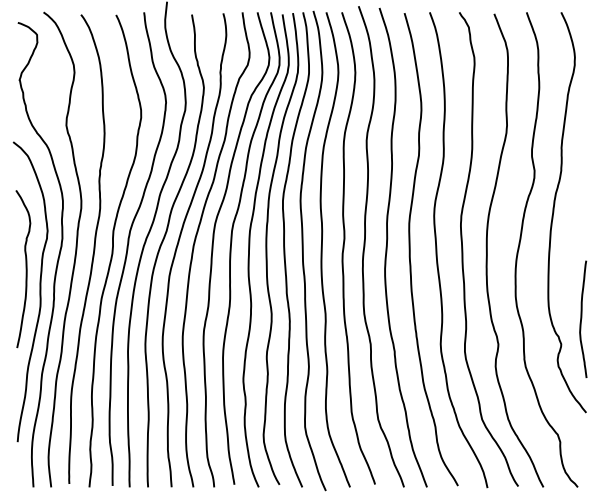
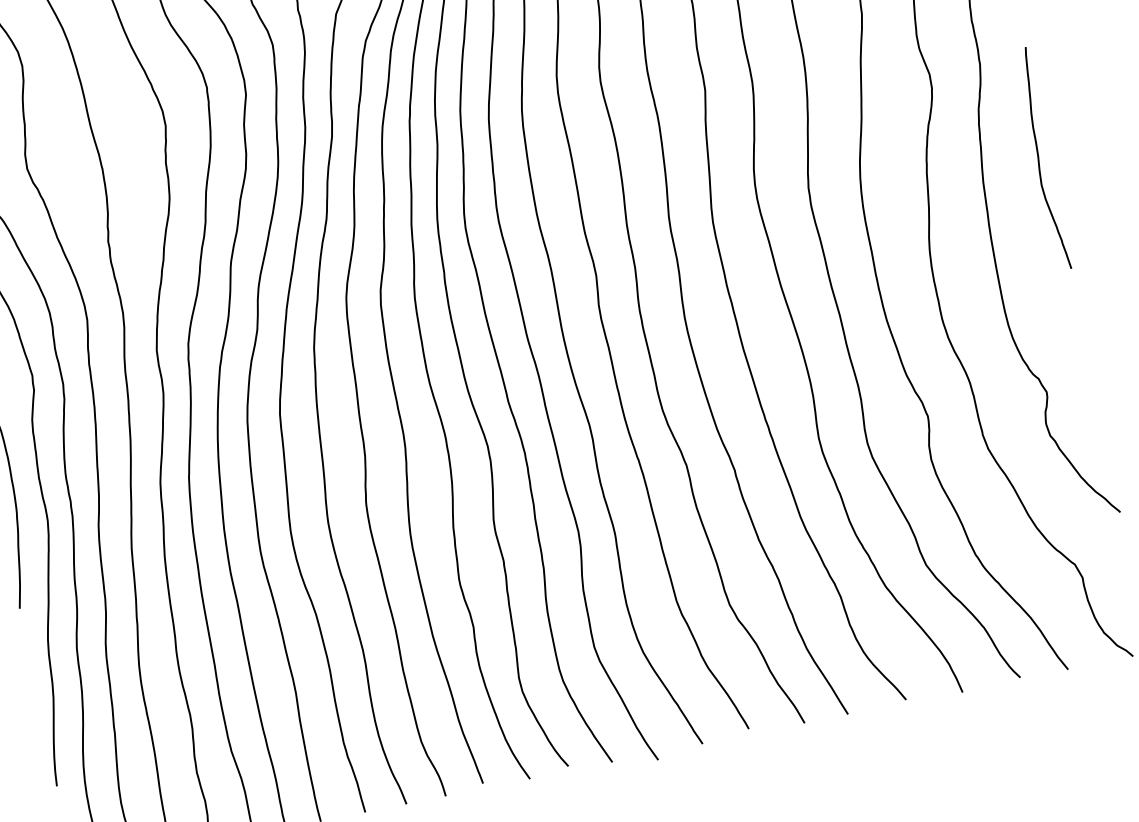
curve: (582, 318) -> (1040, 157), moved

